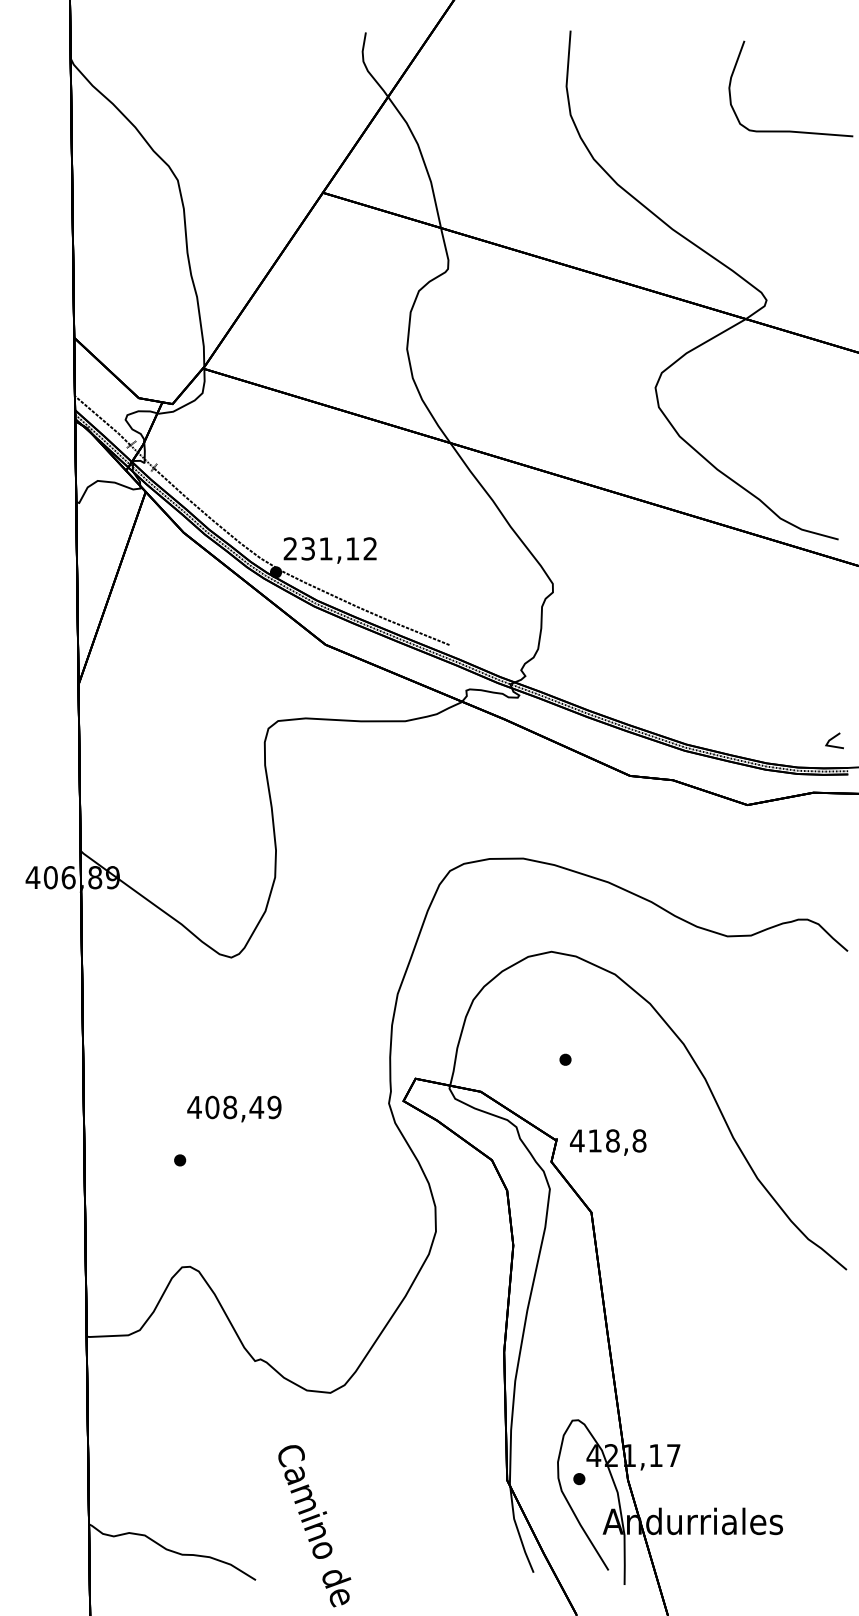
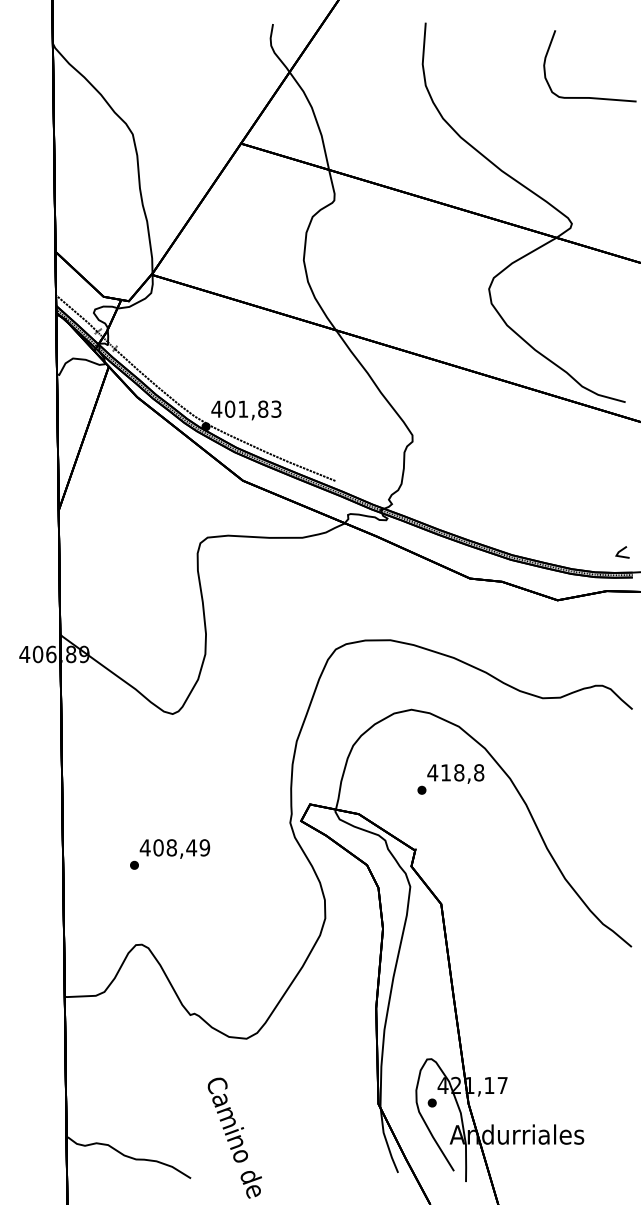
text: (330, 547) -> (246, 408), 231,12 -> 401,83
text: (233, 1108) -> (174, 848), moved
text: (607, 1141) -> (455, 773), moved

